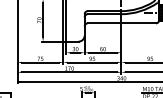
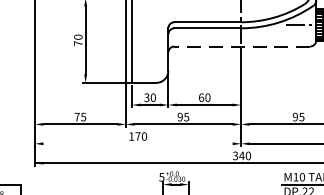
line: (121, 23) -> (241, 46), solid -> dashed
line: (69, 72) -> (138, 144), removed

